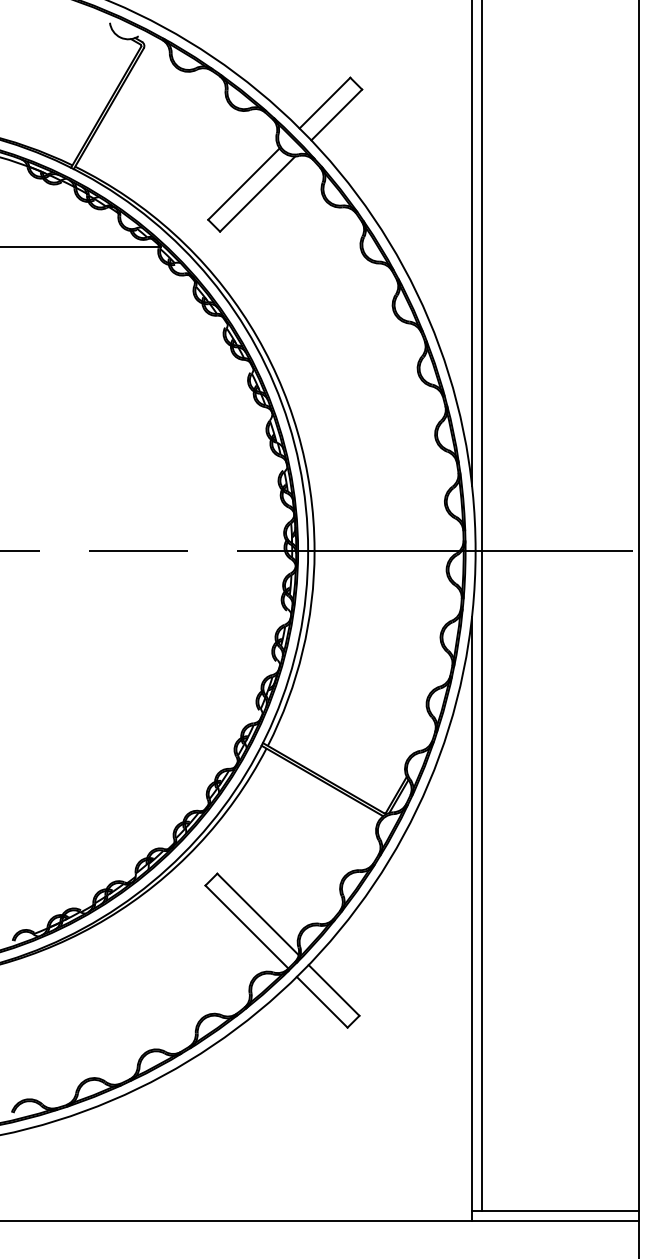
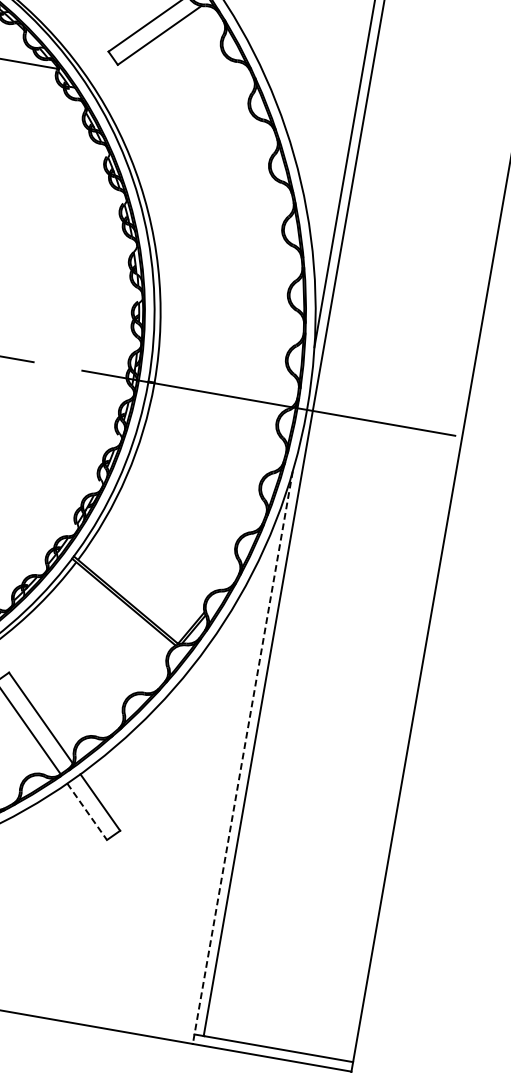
line: (472, 919) -> (243, 758), solid -> dashed
line: (322, 1002) -> (87, 812), solid -> dashed

